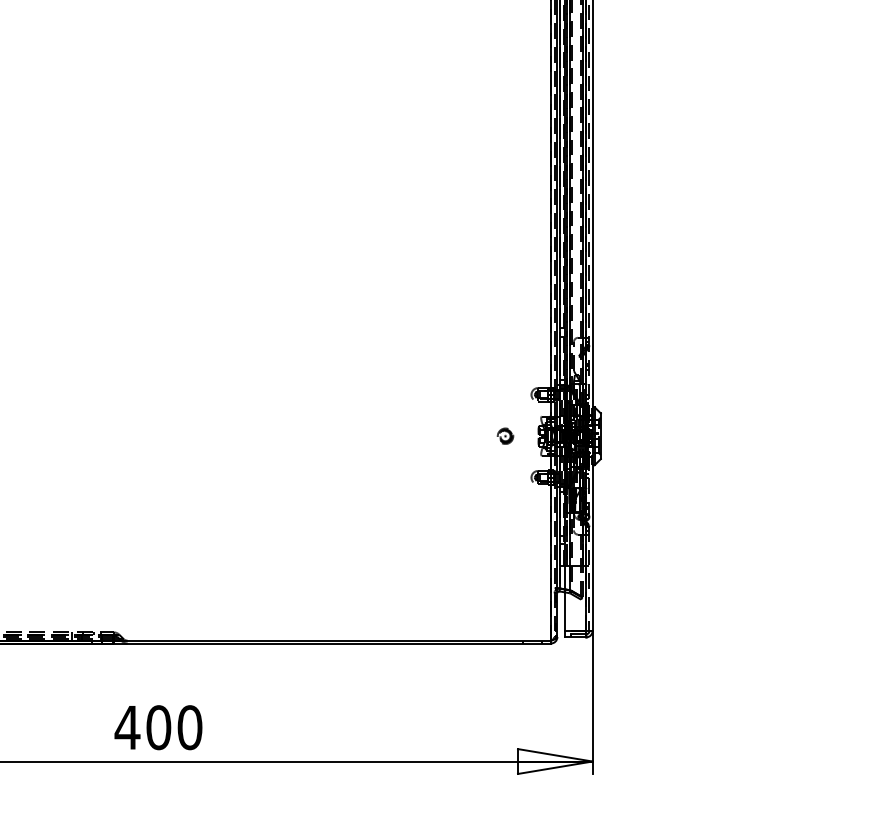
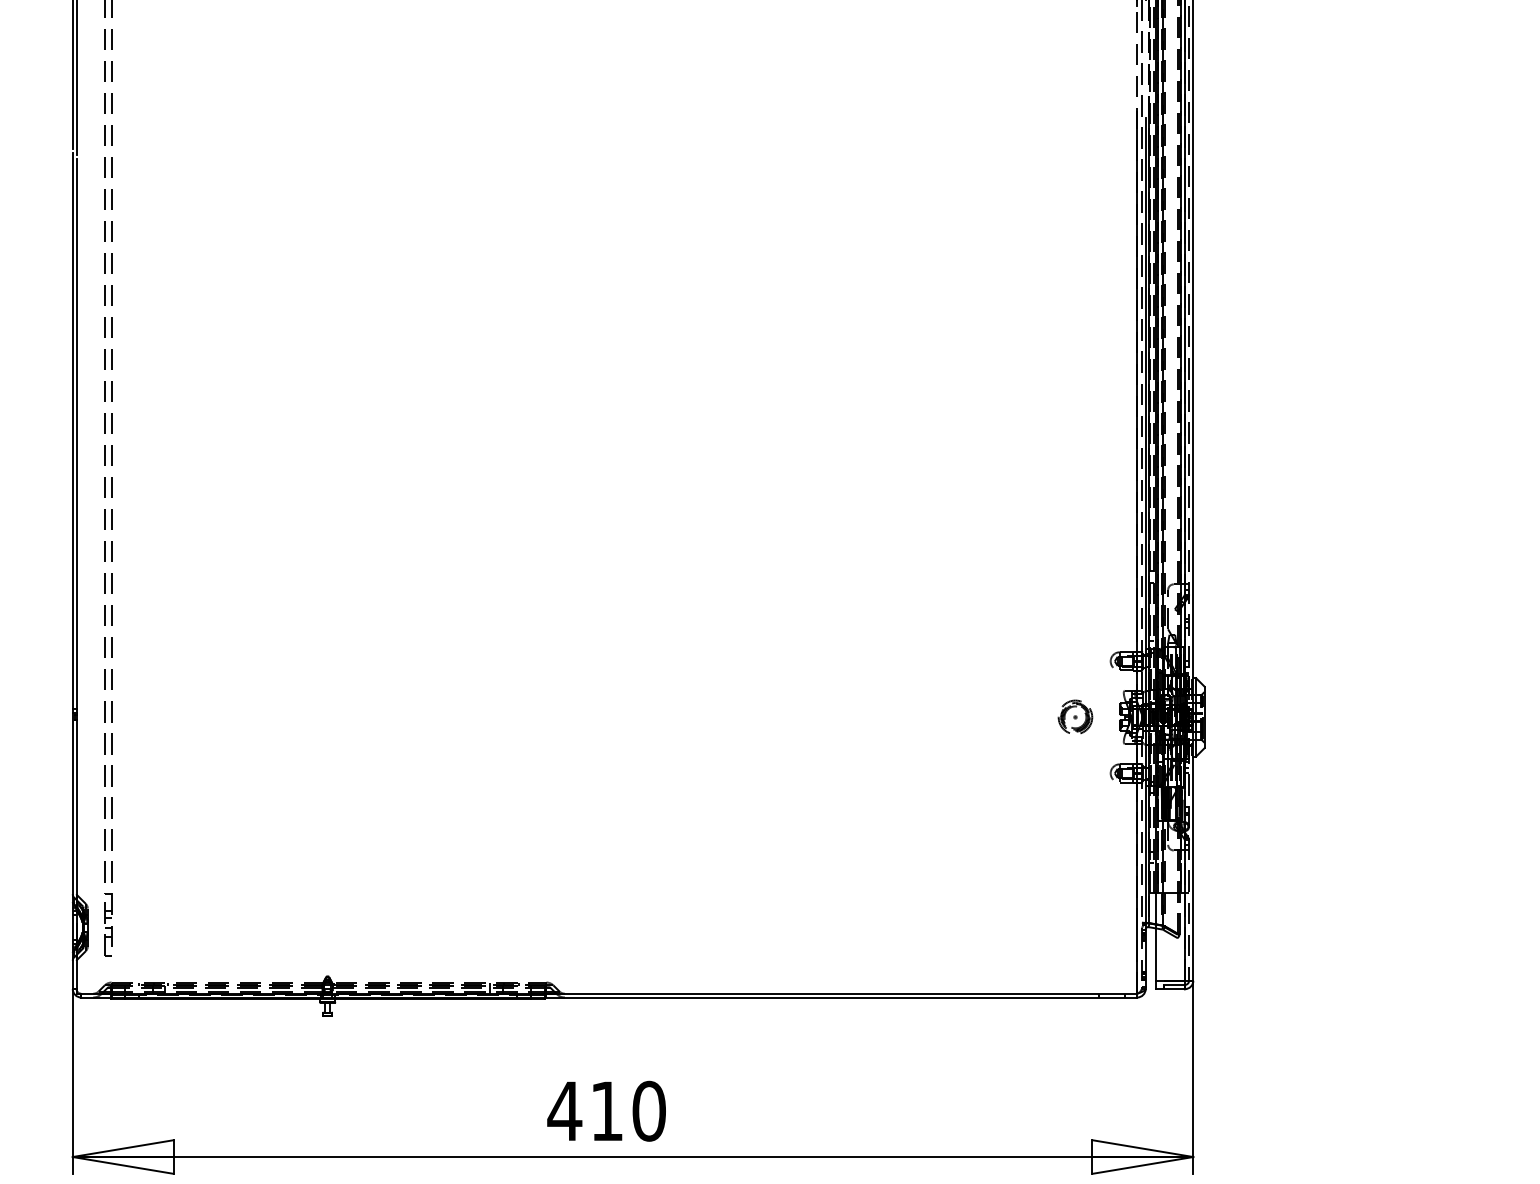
part: (505, 436) -> (1075, 717), size x1.6
text: (158, 727) -> (606, 1110), 400 -> 410

